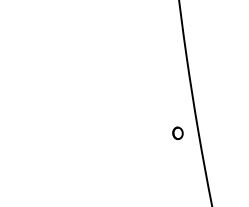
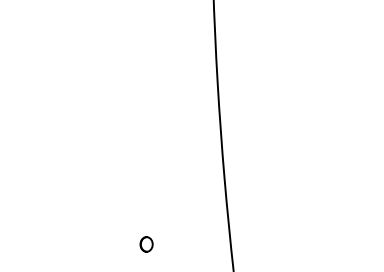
part: (177, 133) -> (146, 244), moved

